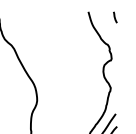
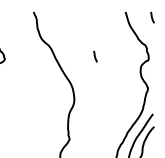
line: (58, 56) -> (95, 56), added

